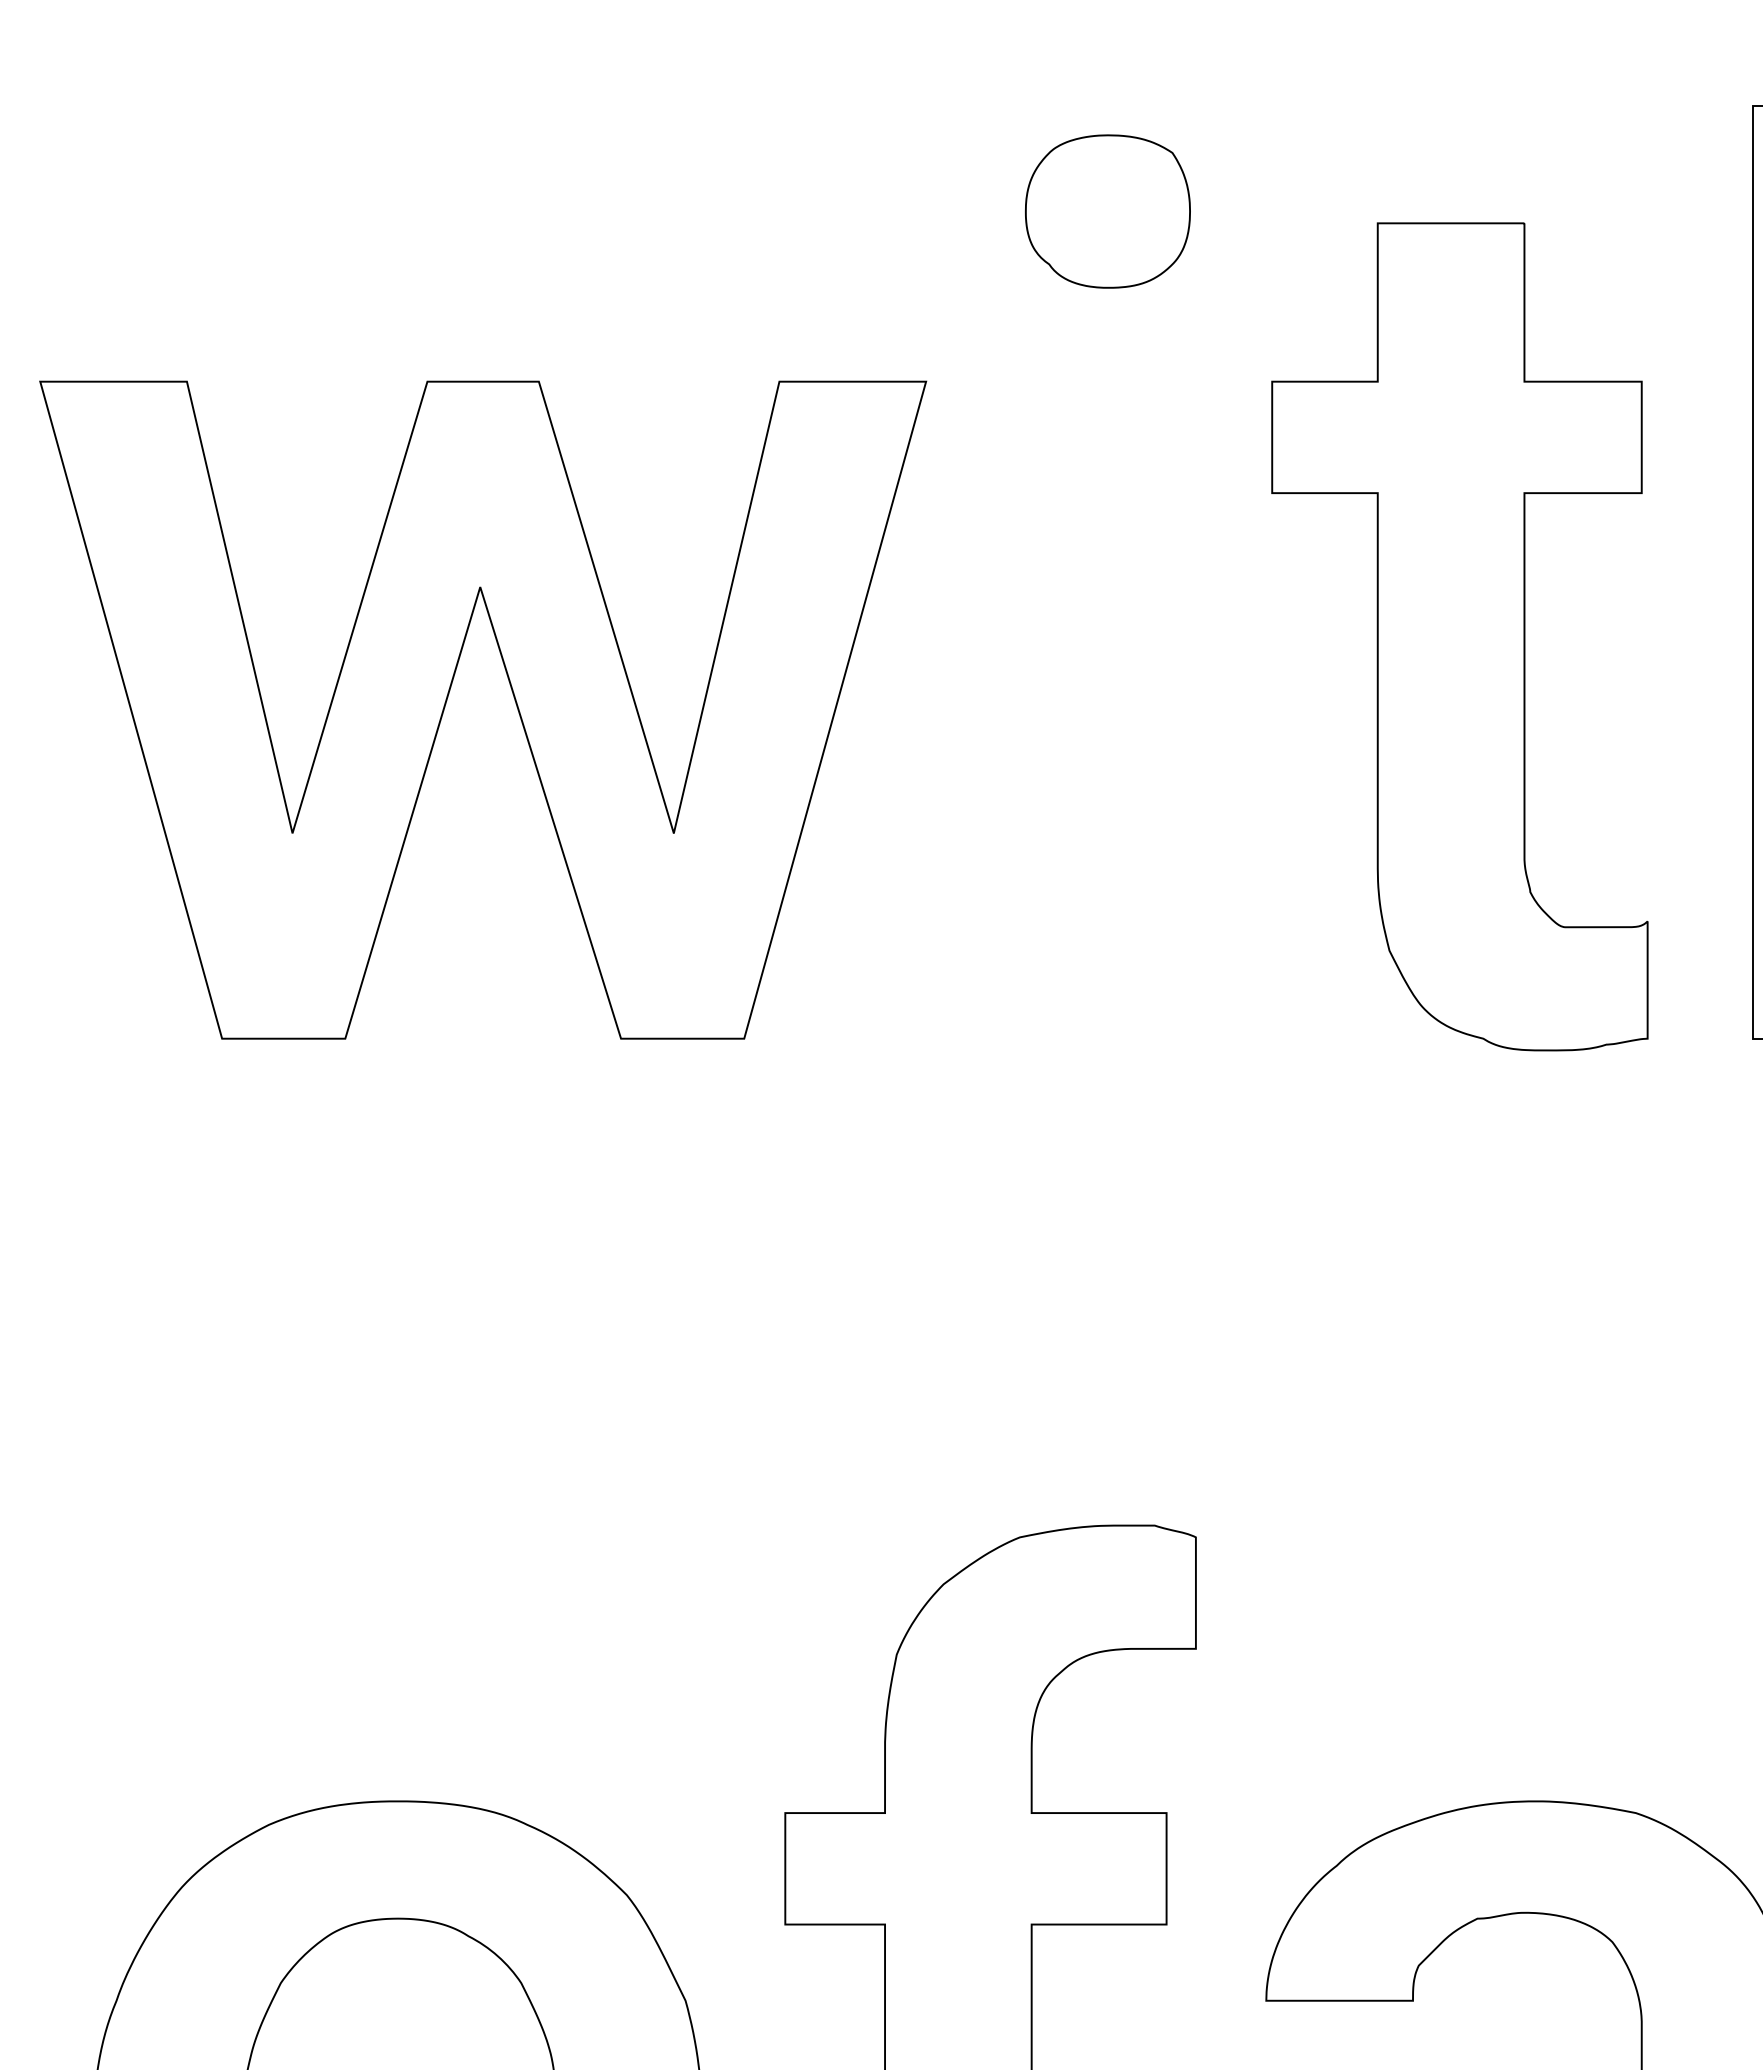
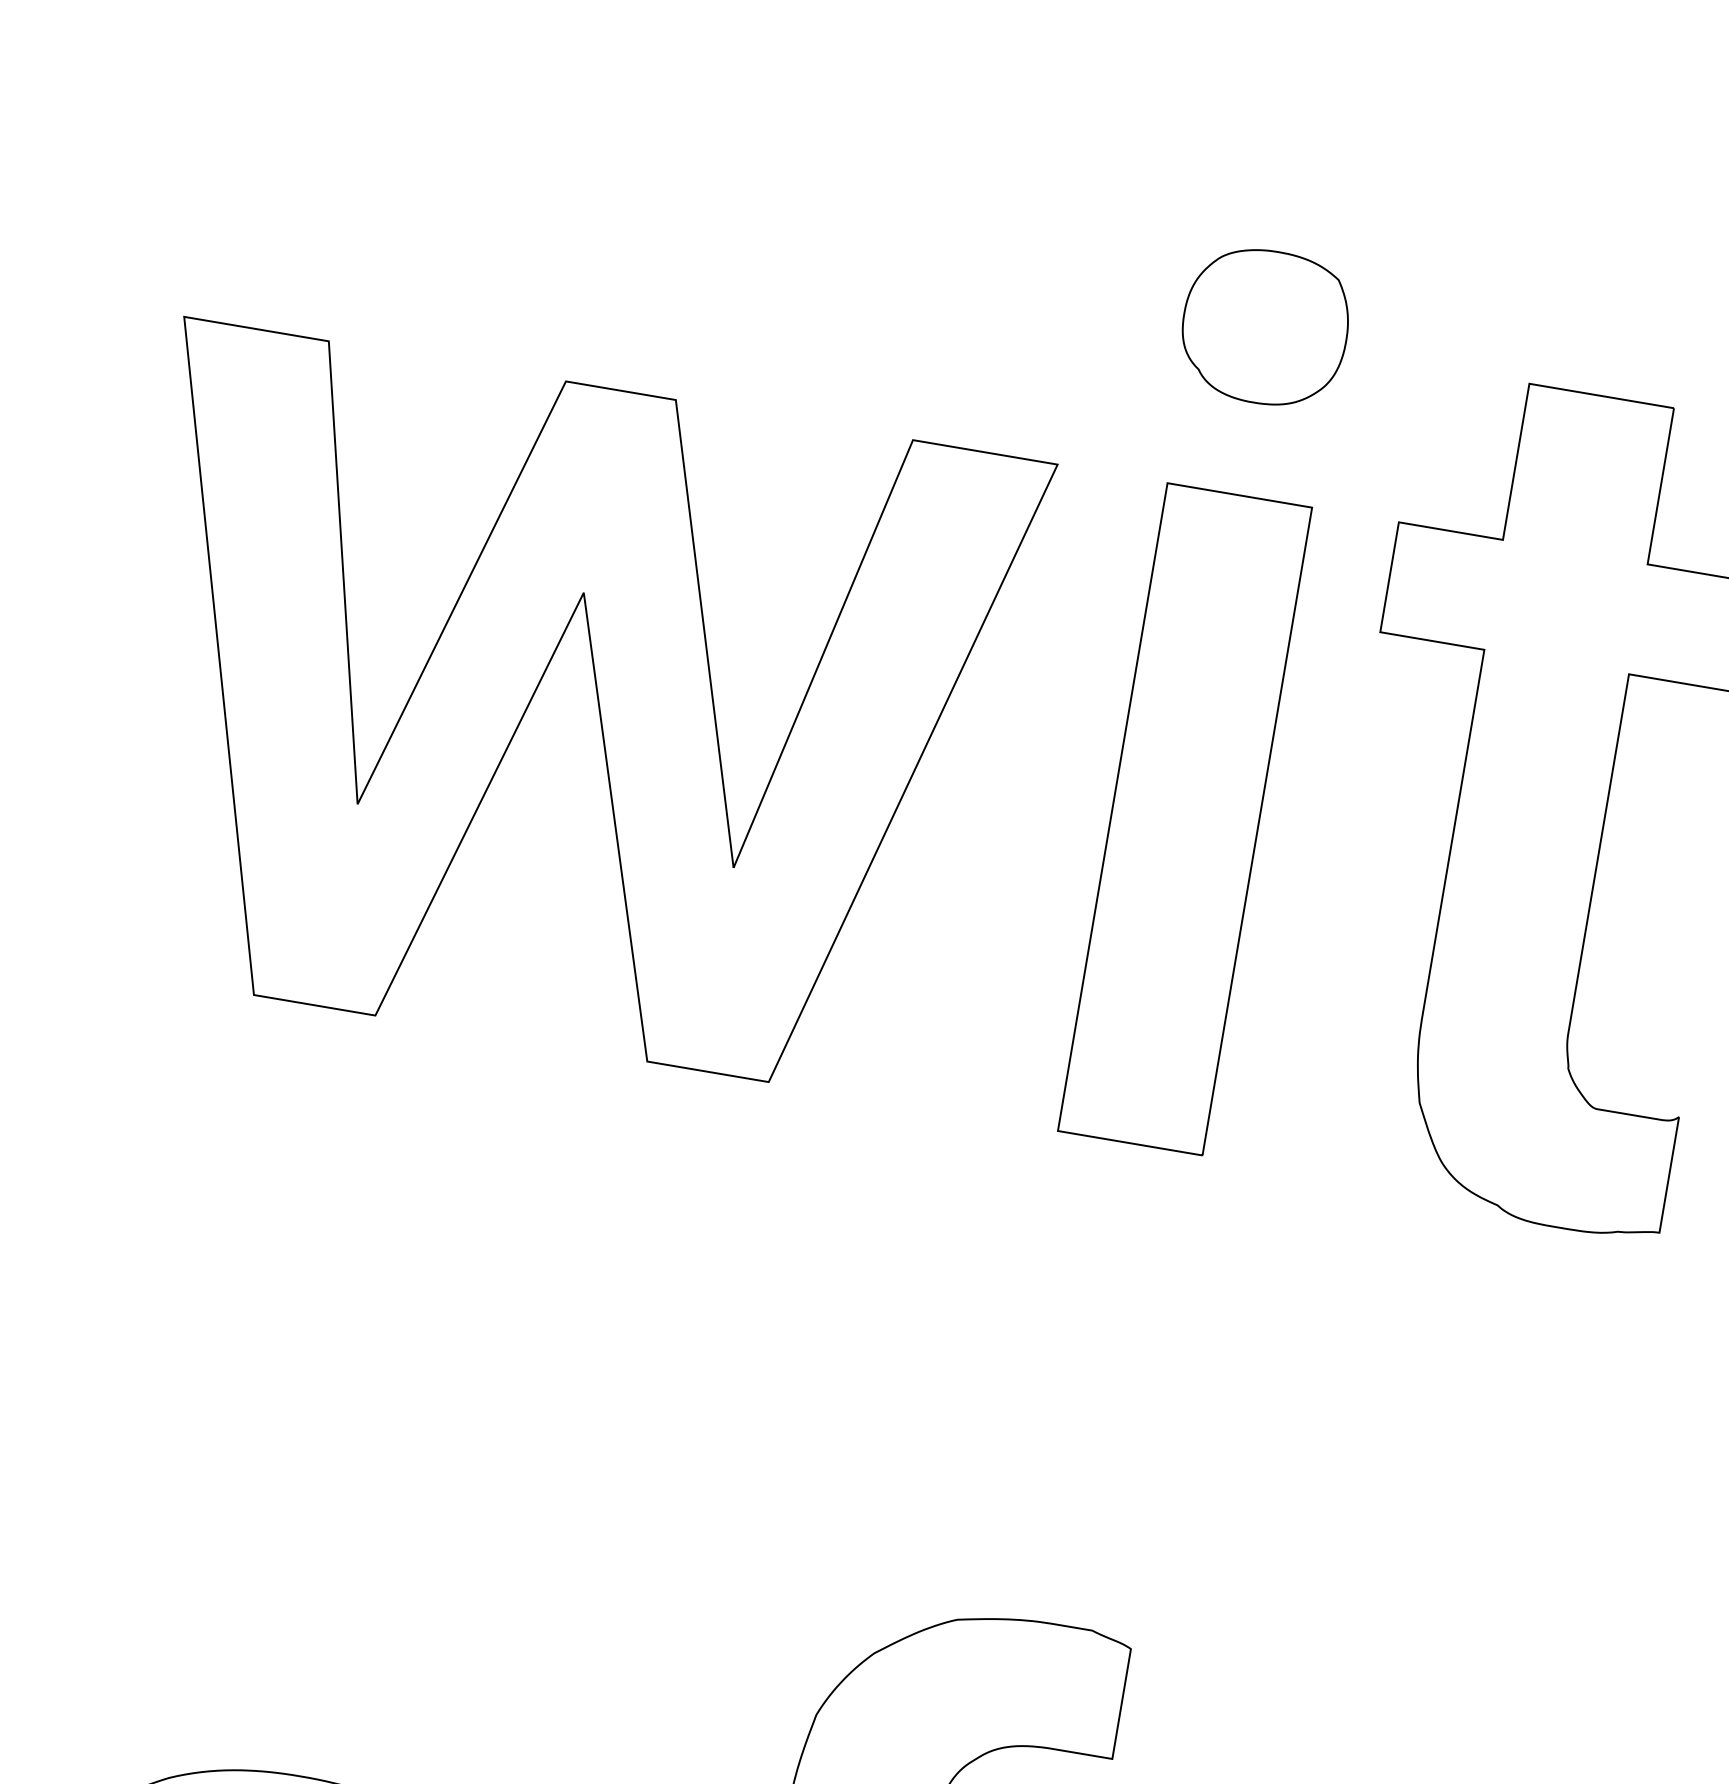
part: (1110, 710) -> (1184, 819), added

